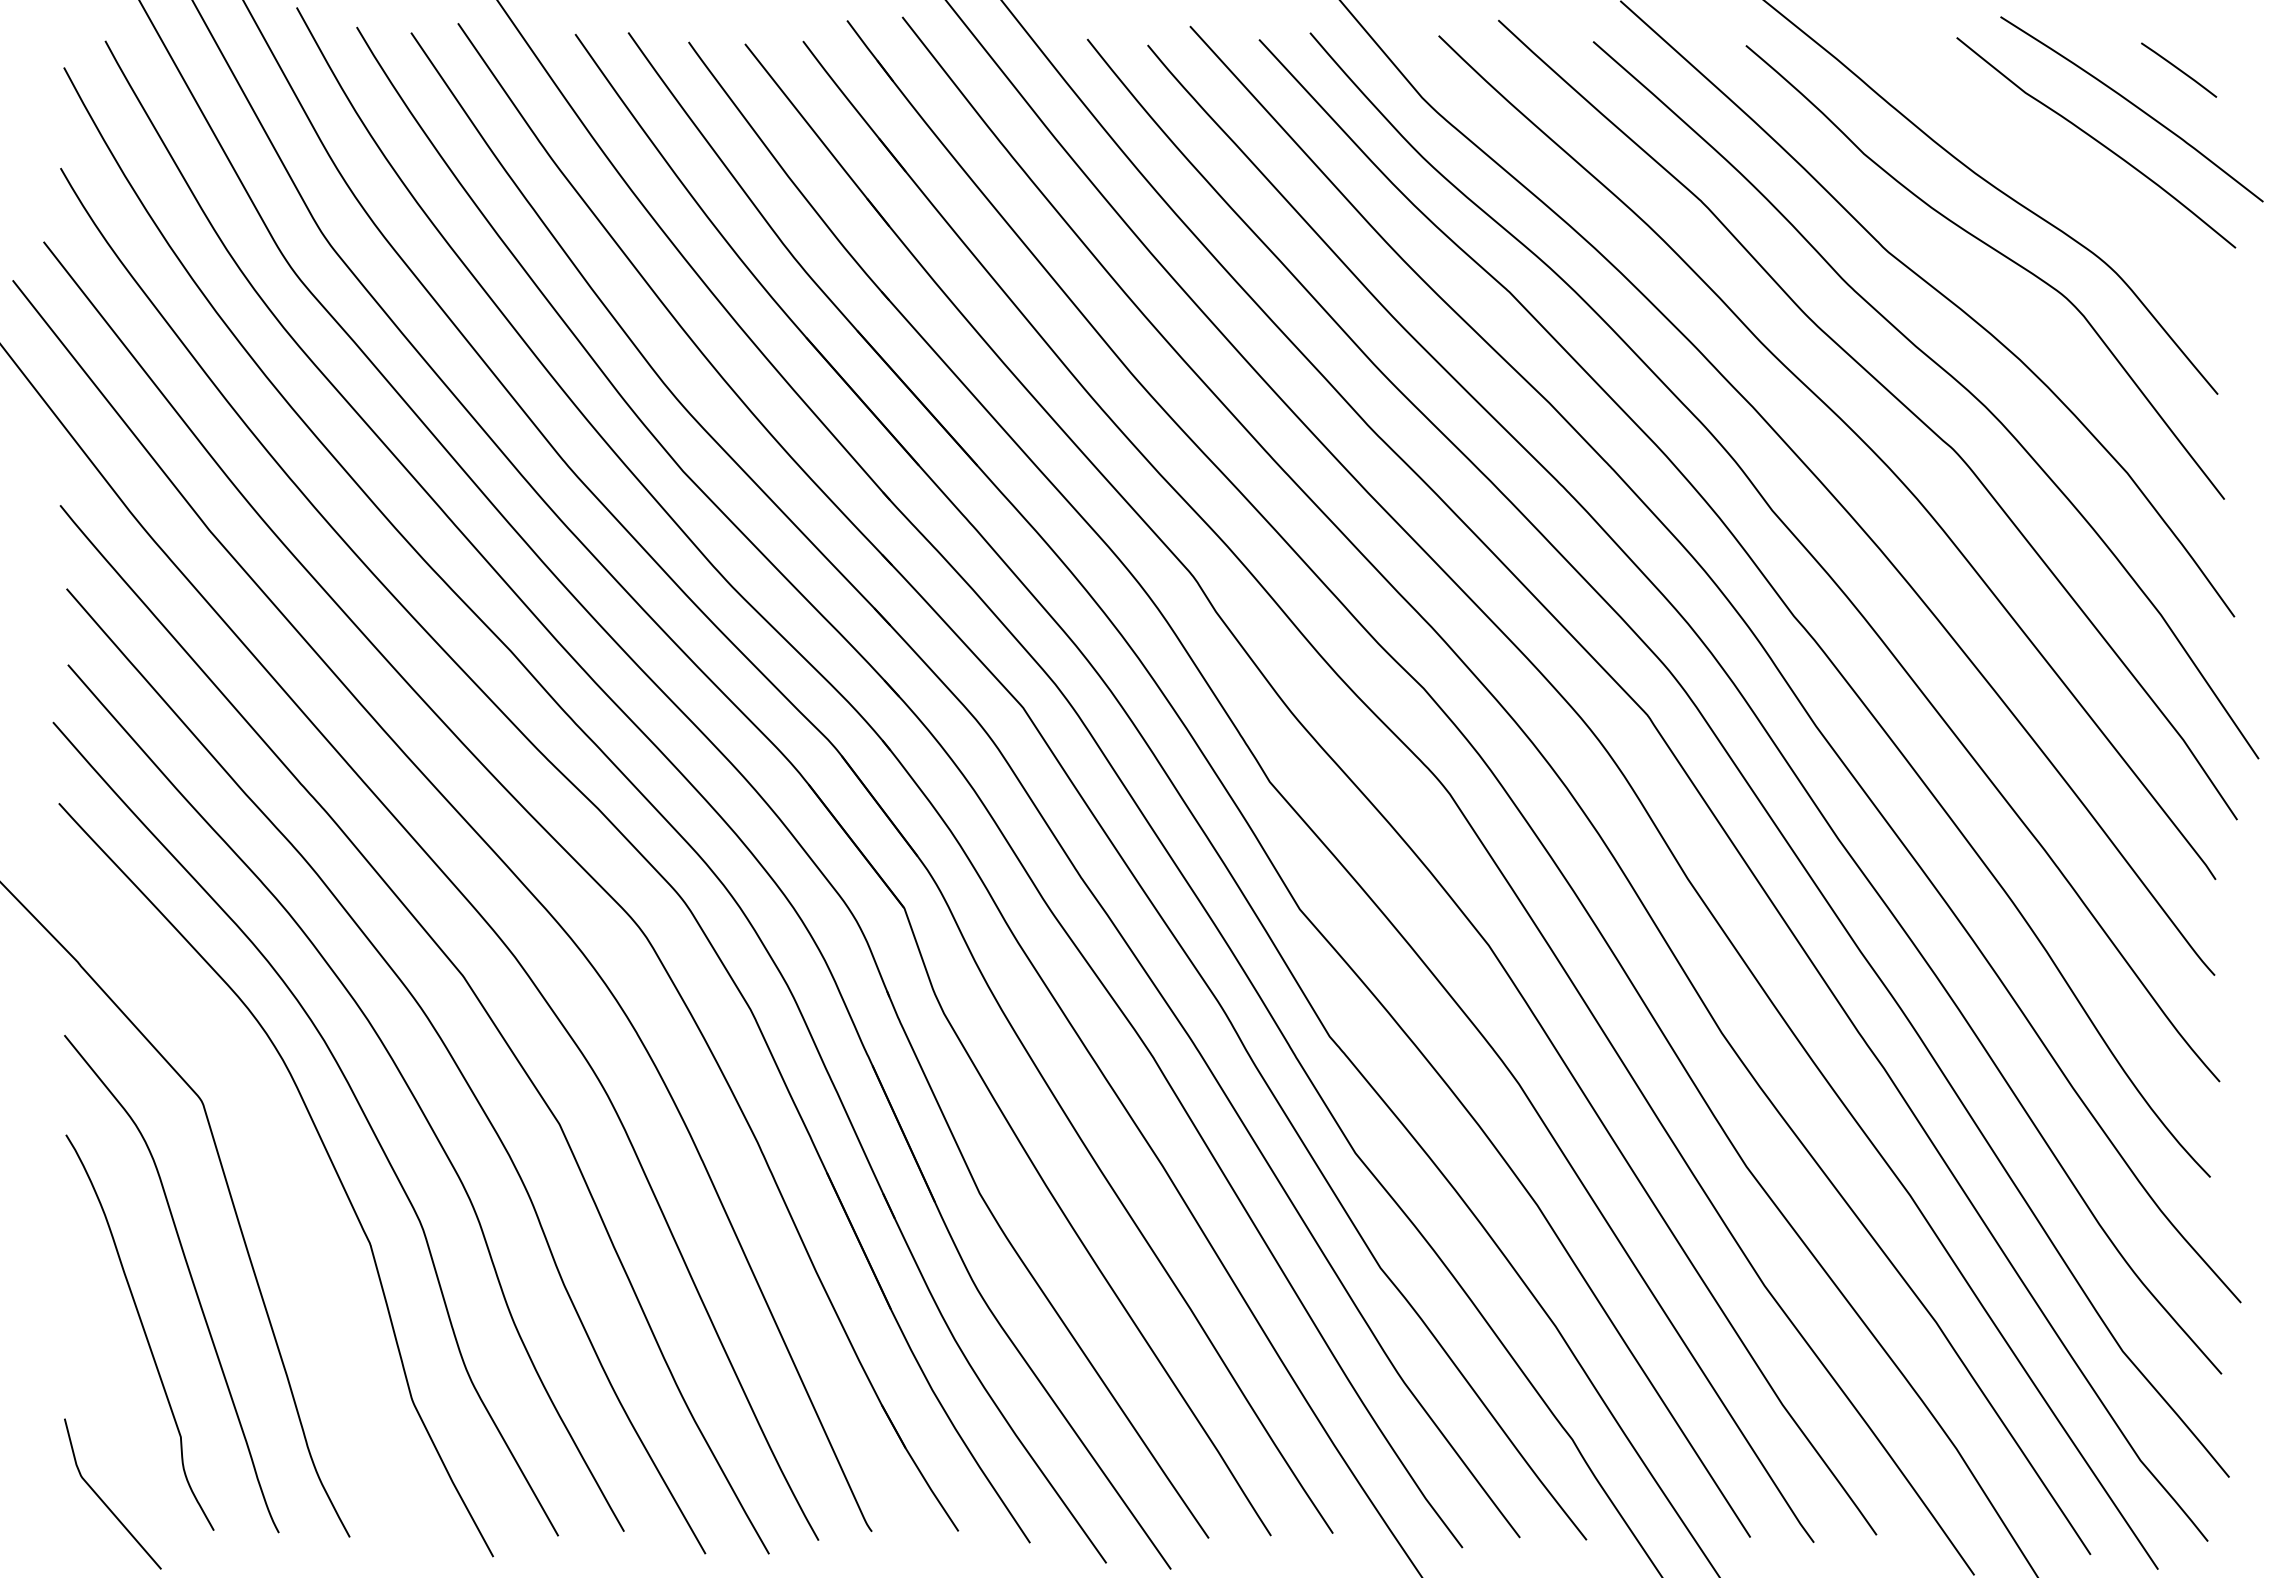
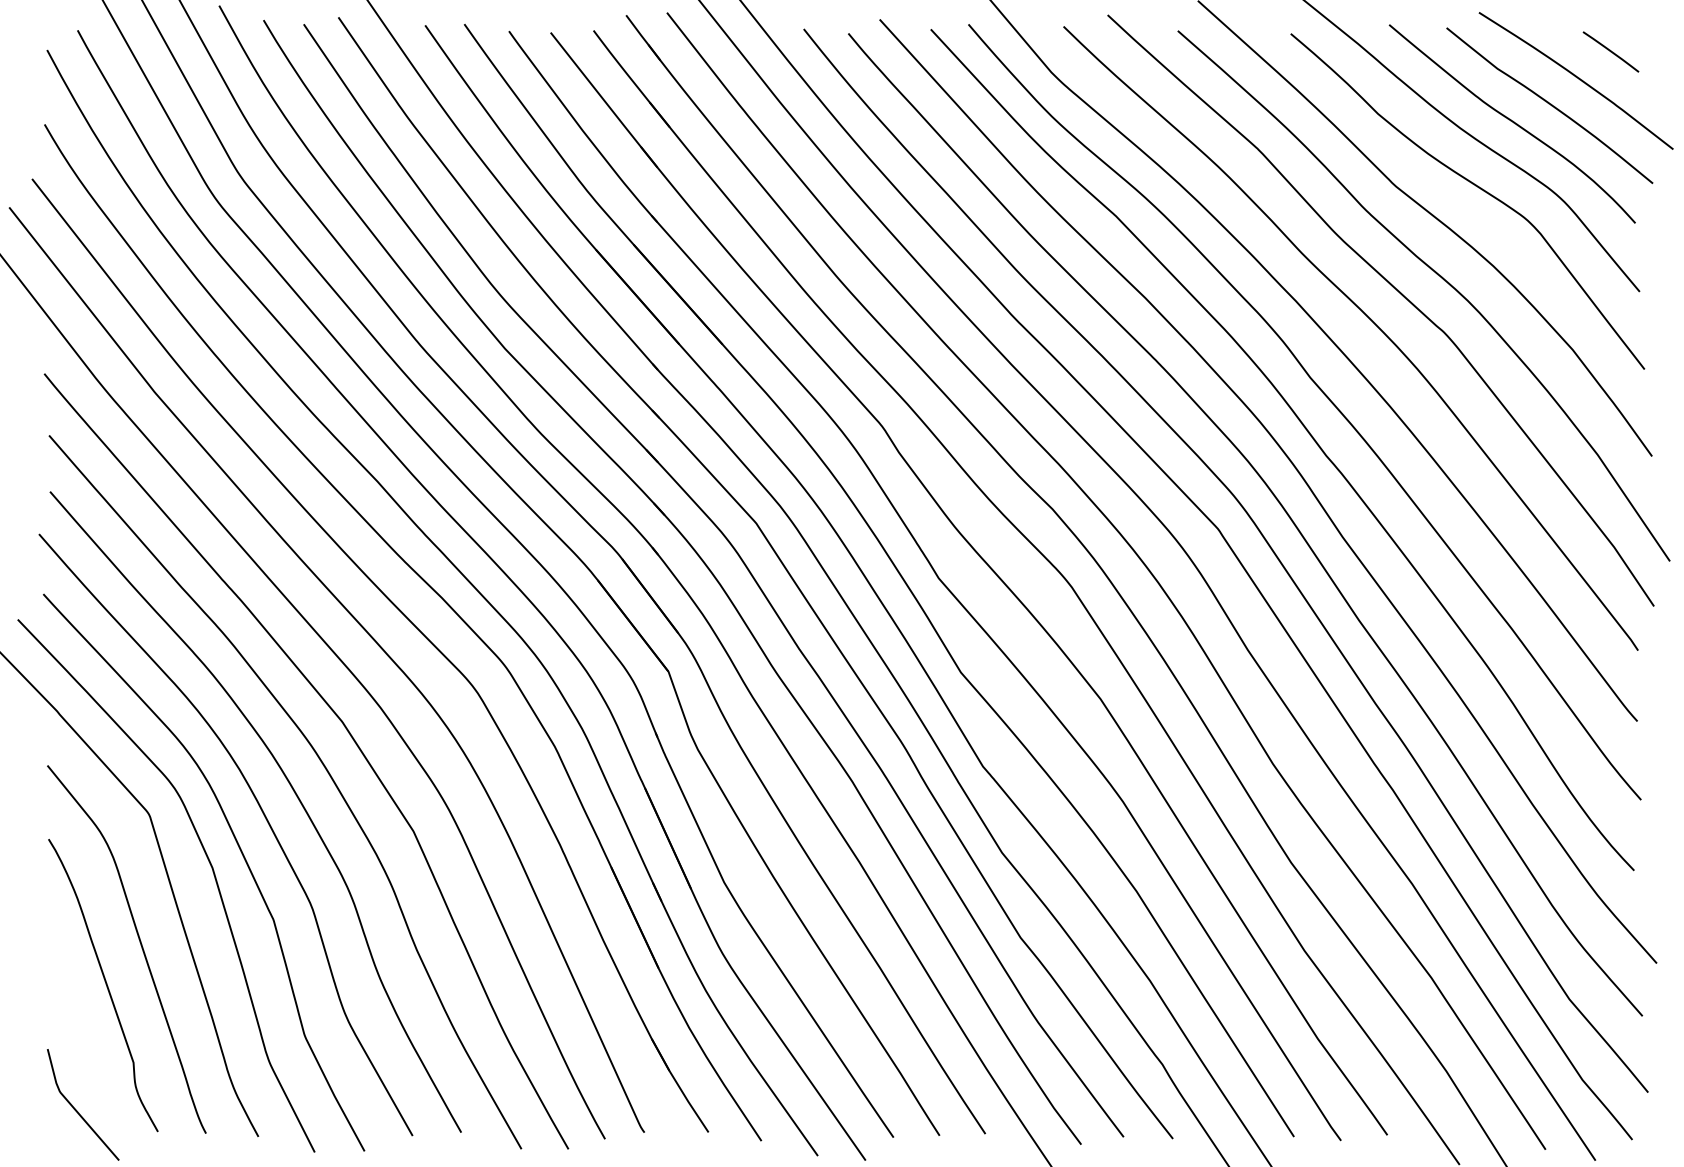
curve: (2046, 165) -> (1513, 122), added
curve: (287, 1177) -> (212, 870), added

